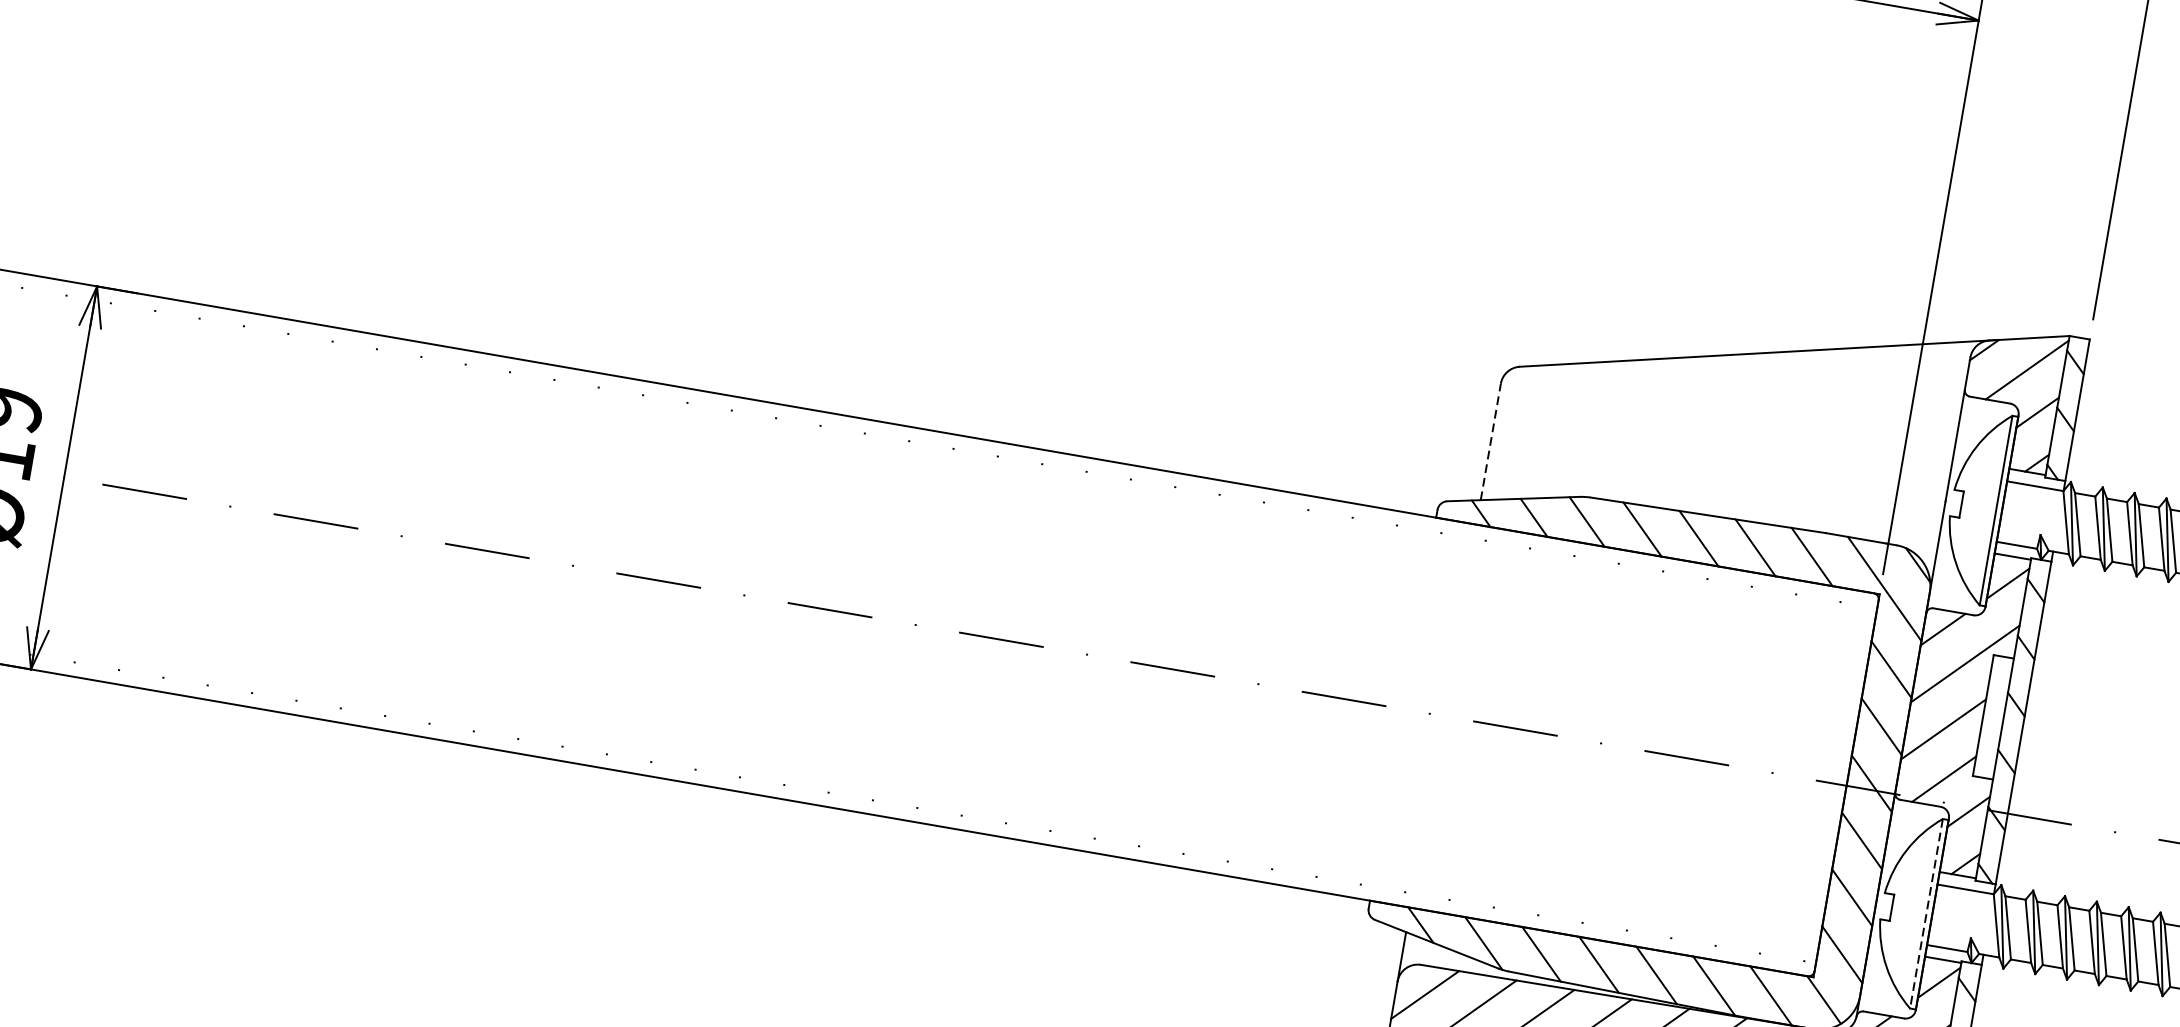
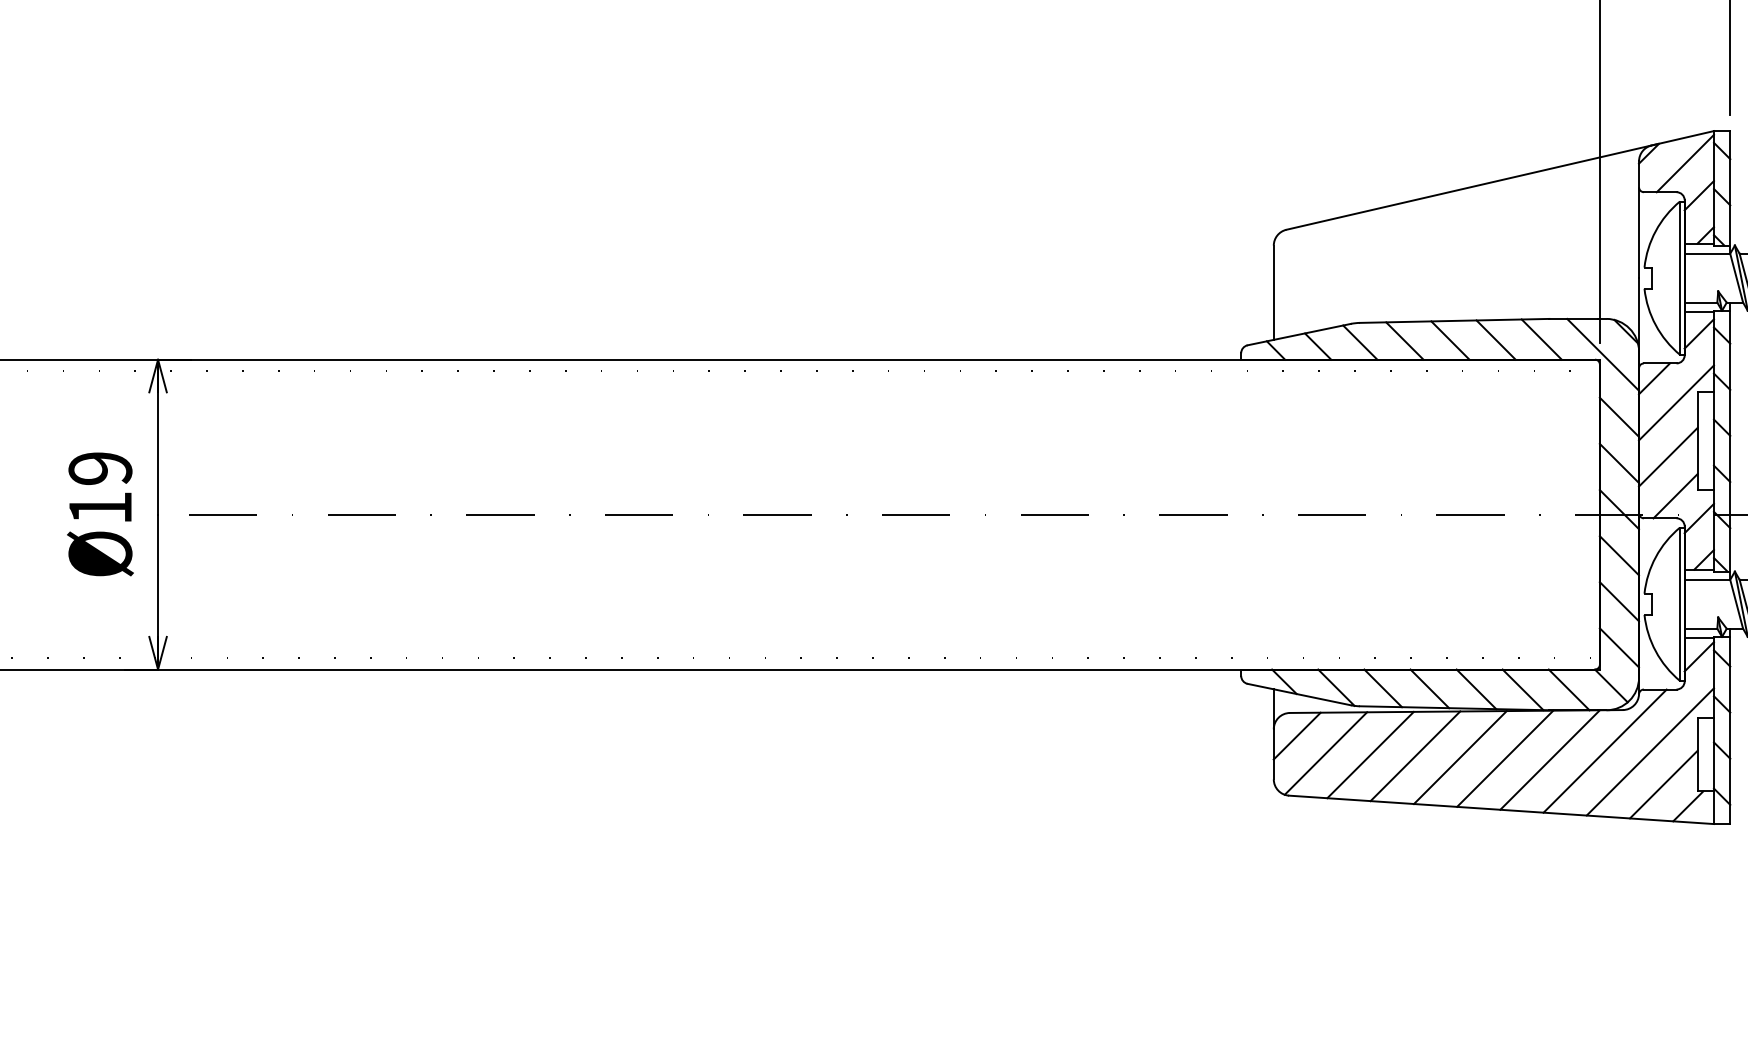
line: (1490, 441) -> (1273, 292), dashed -> solid
line: (1927, 914) -> (1680, 604), dashed -> solid

